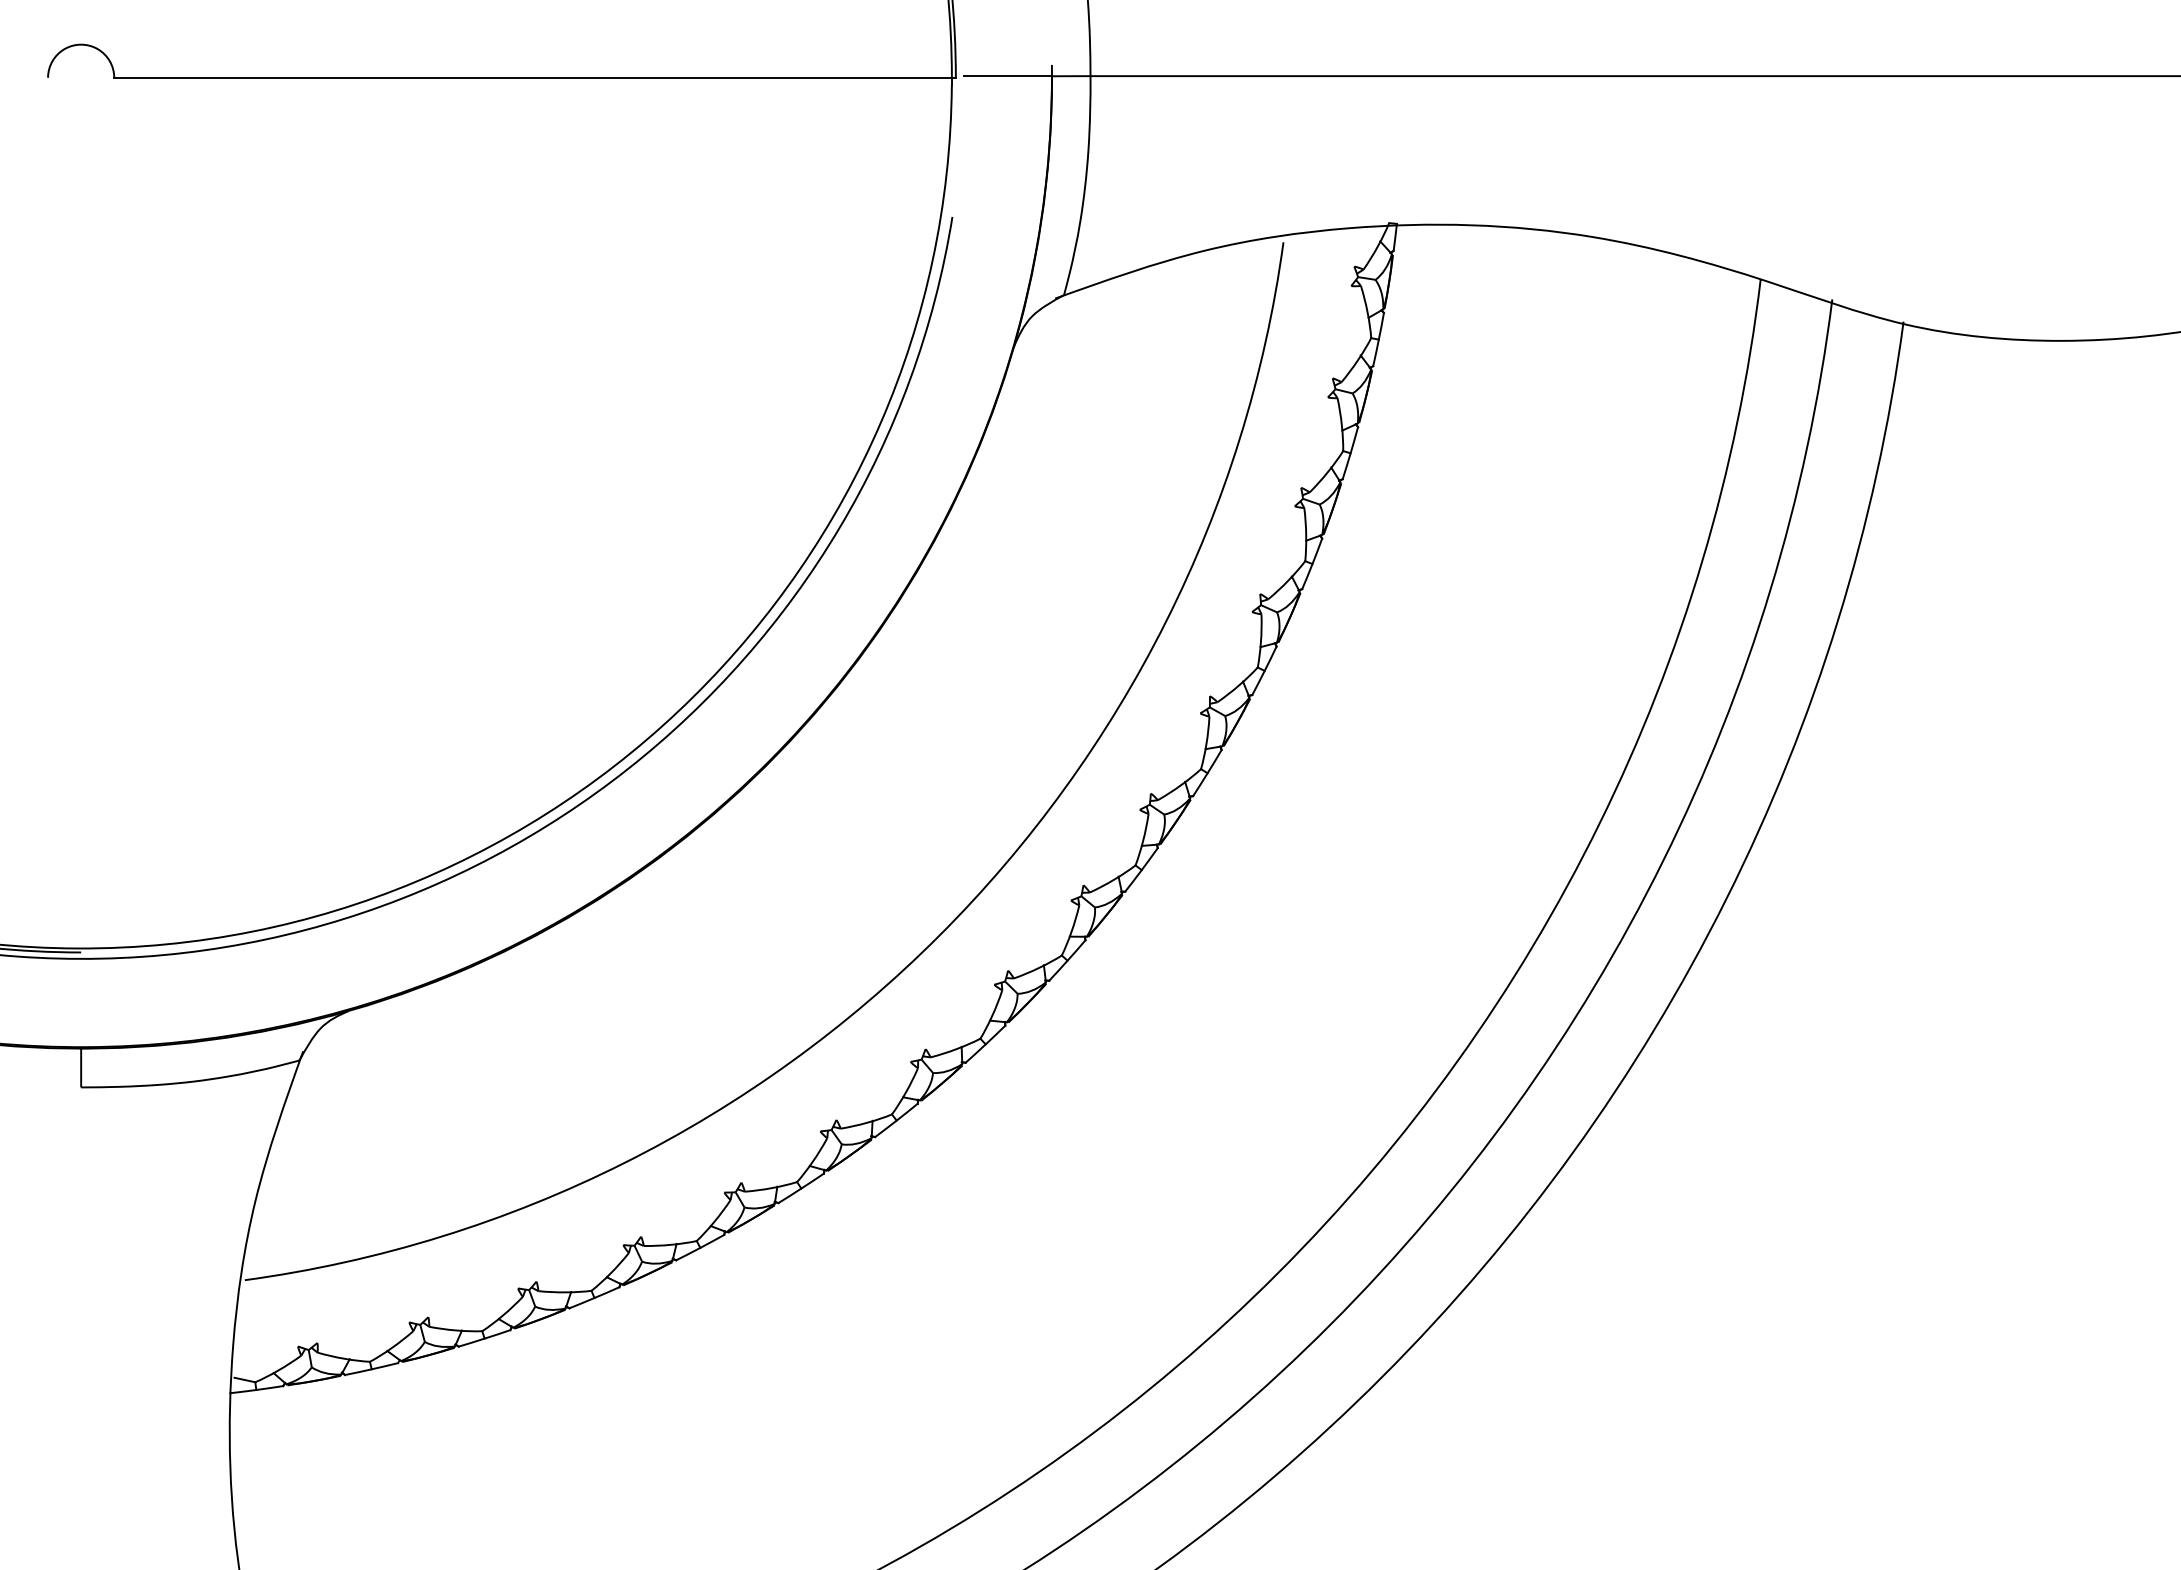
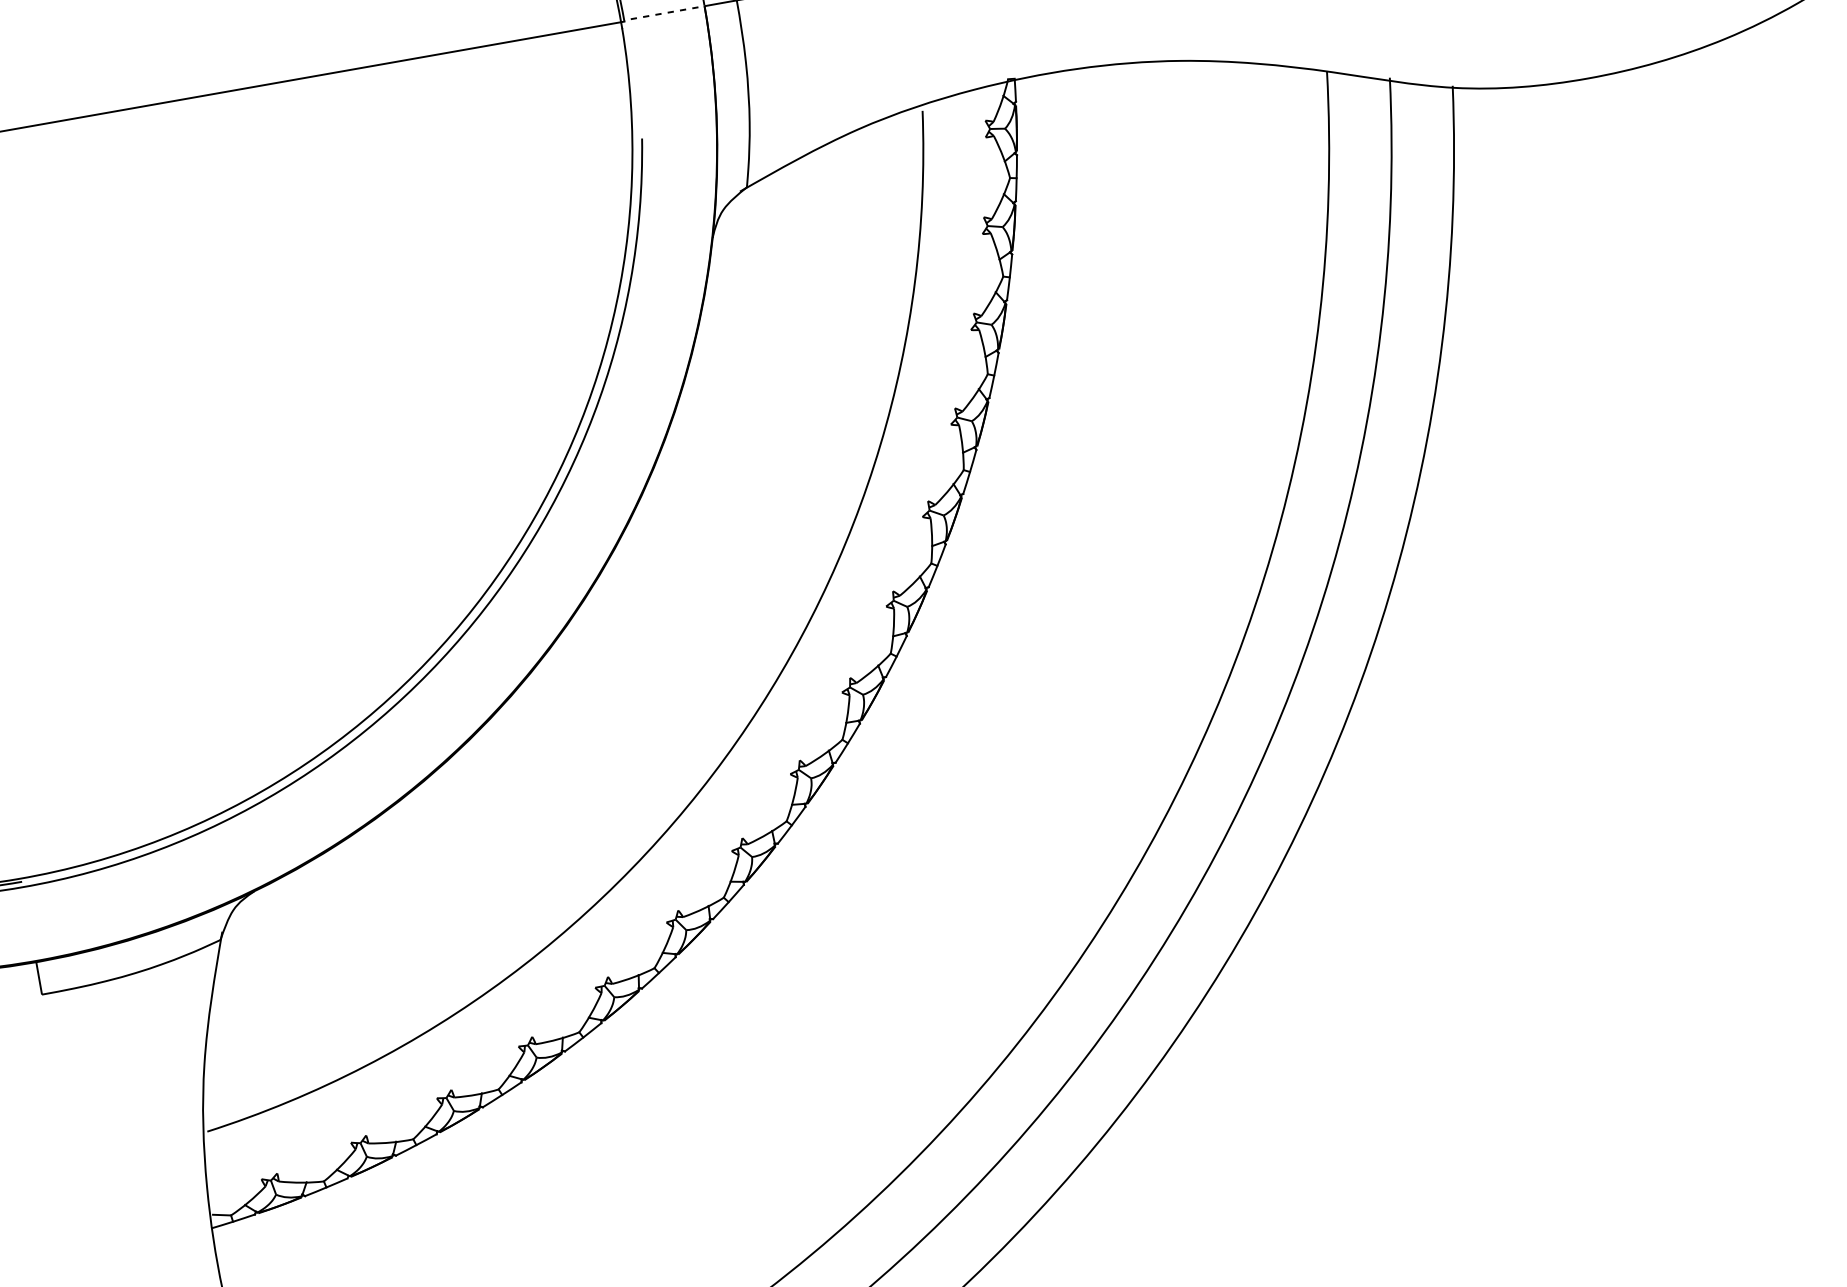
line: (1008, 76) -> (668, 12), solid -> dashed

